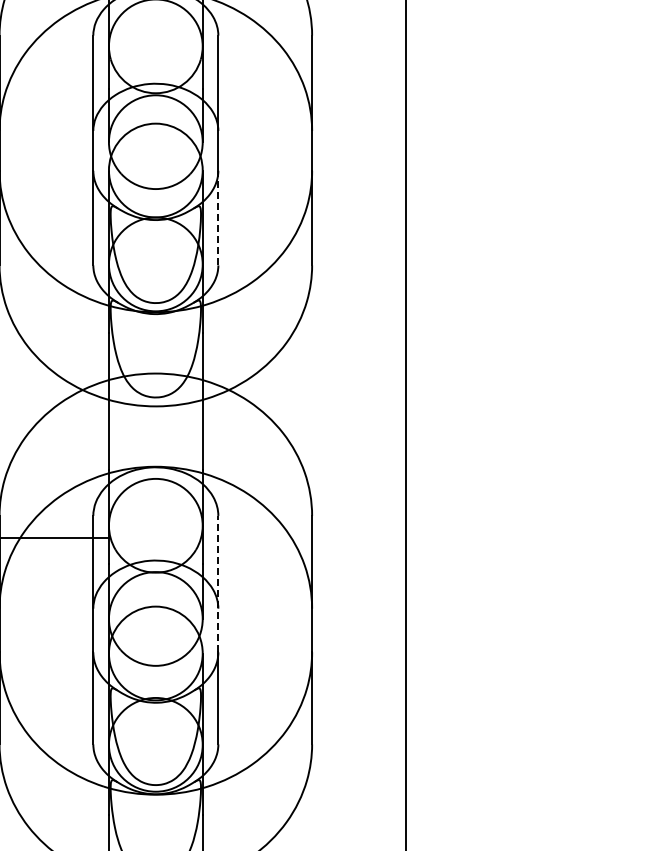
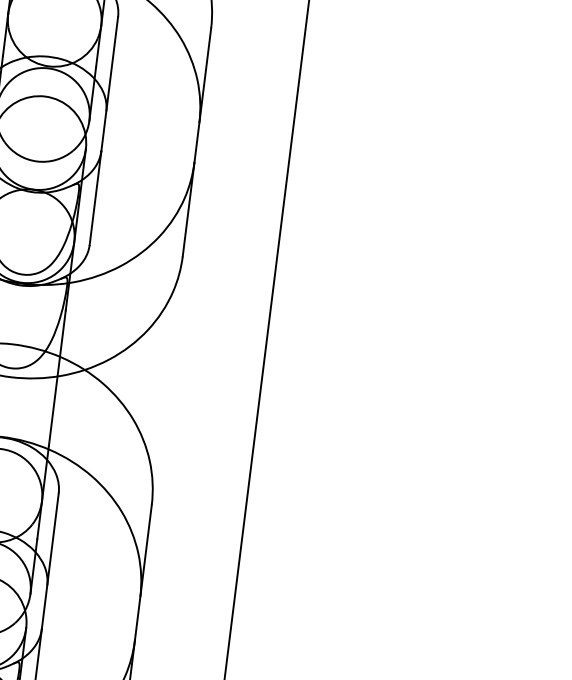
line: (218, 217) -> (95, 197), dashed -> solid
line: (218, 583) -> (50, 560), dashed -> solid

